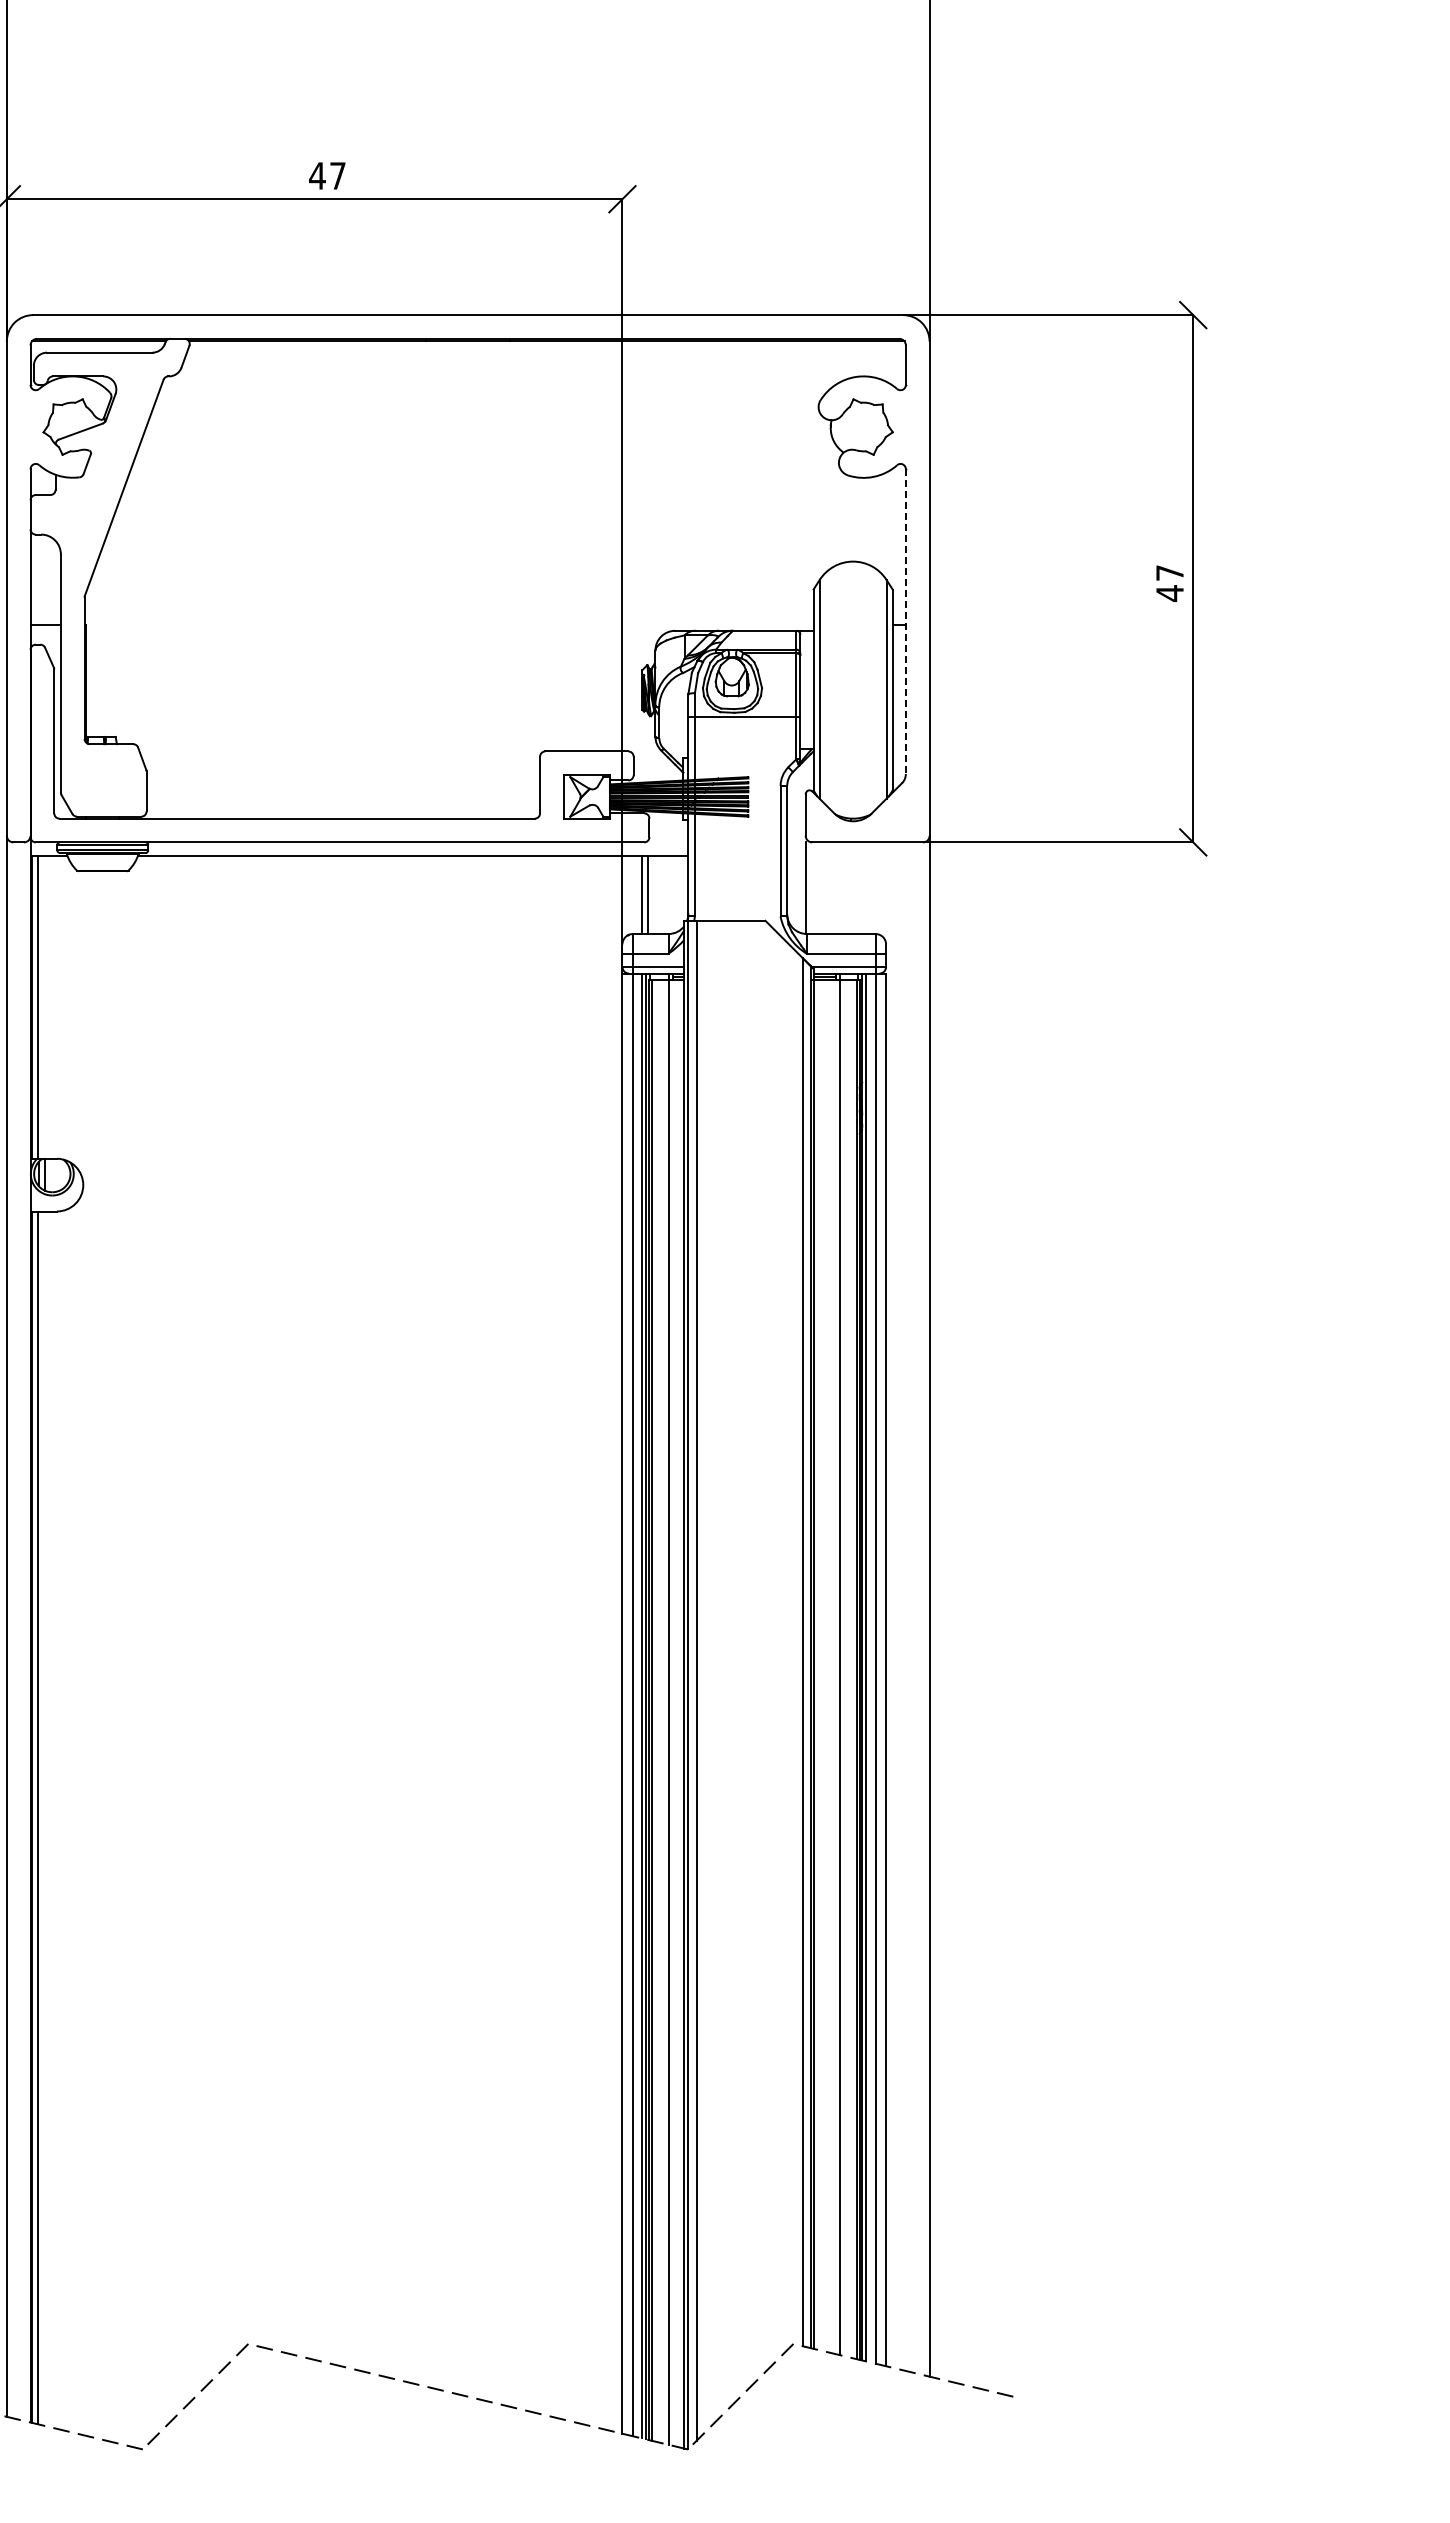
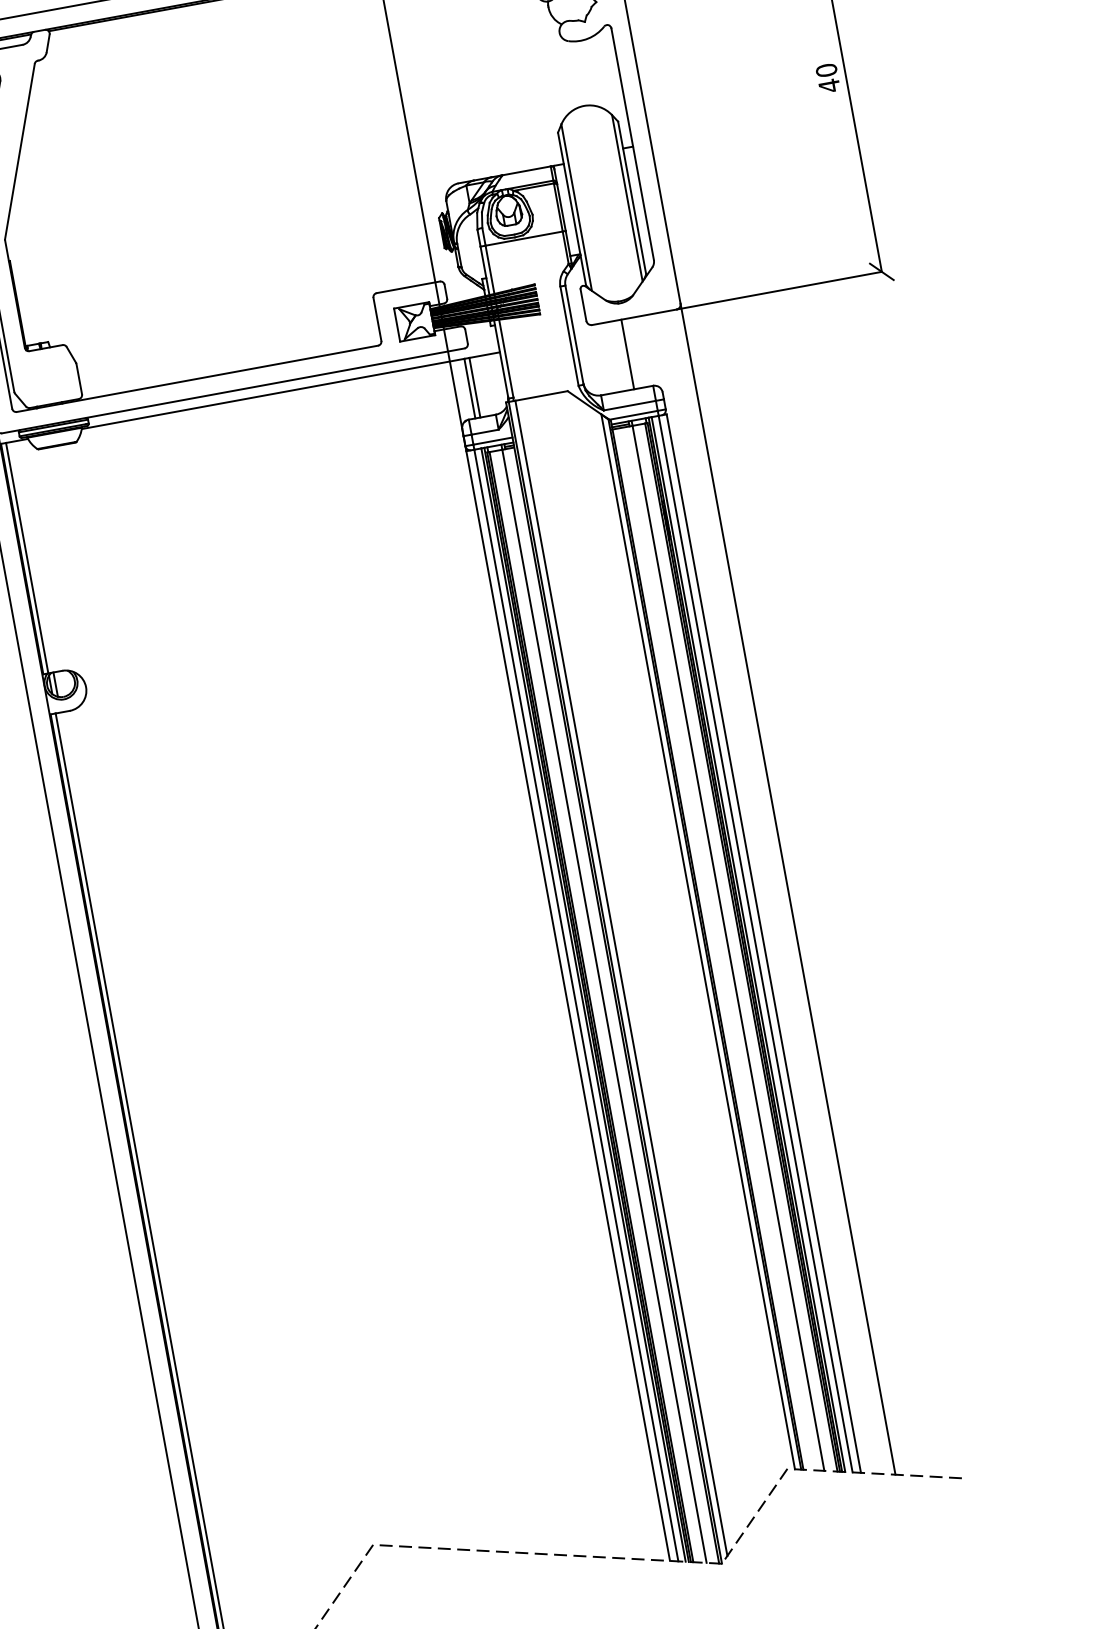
text: (1169, 573) -> (826, 70), 47 -> 40
line: (905, 622) -> (632, 144), dashed -> solid
line: (805, 888) -> (627, 354), moved

